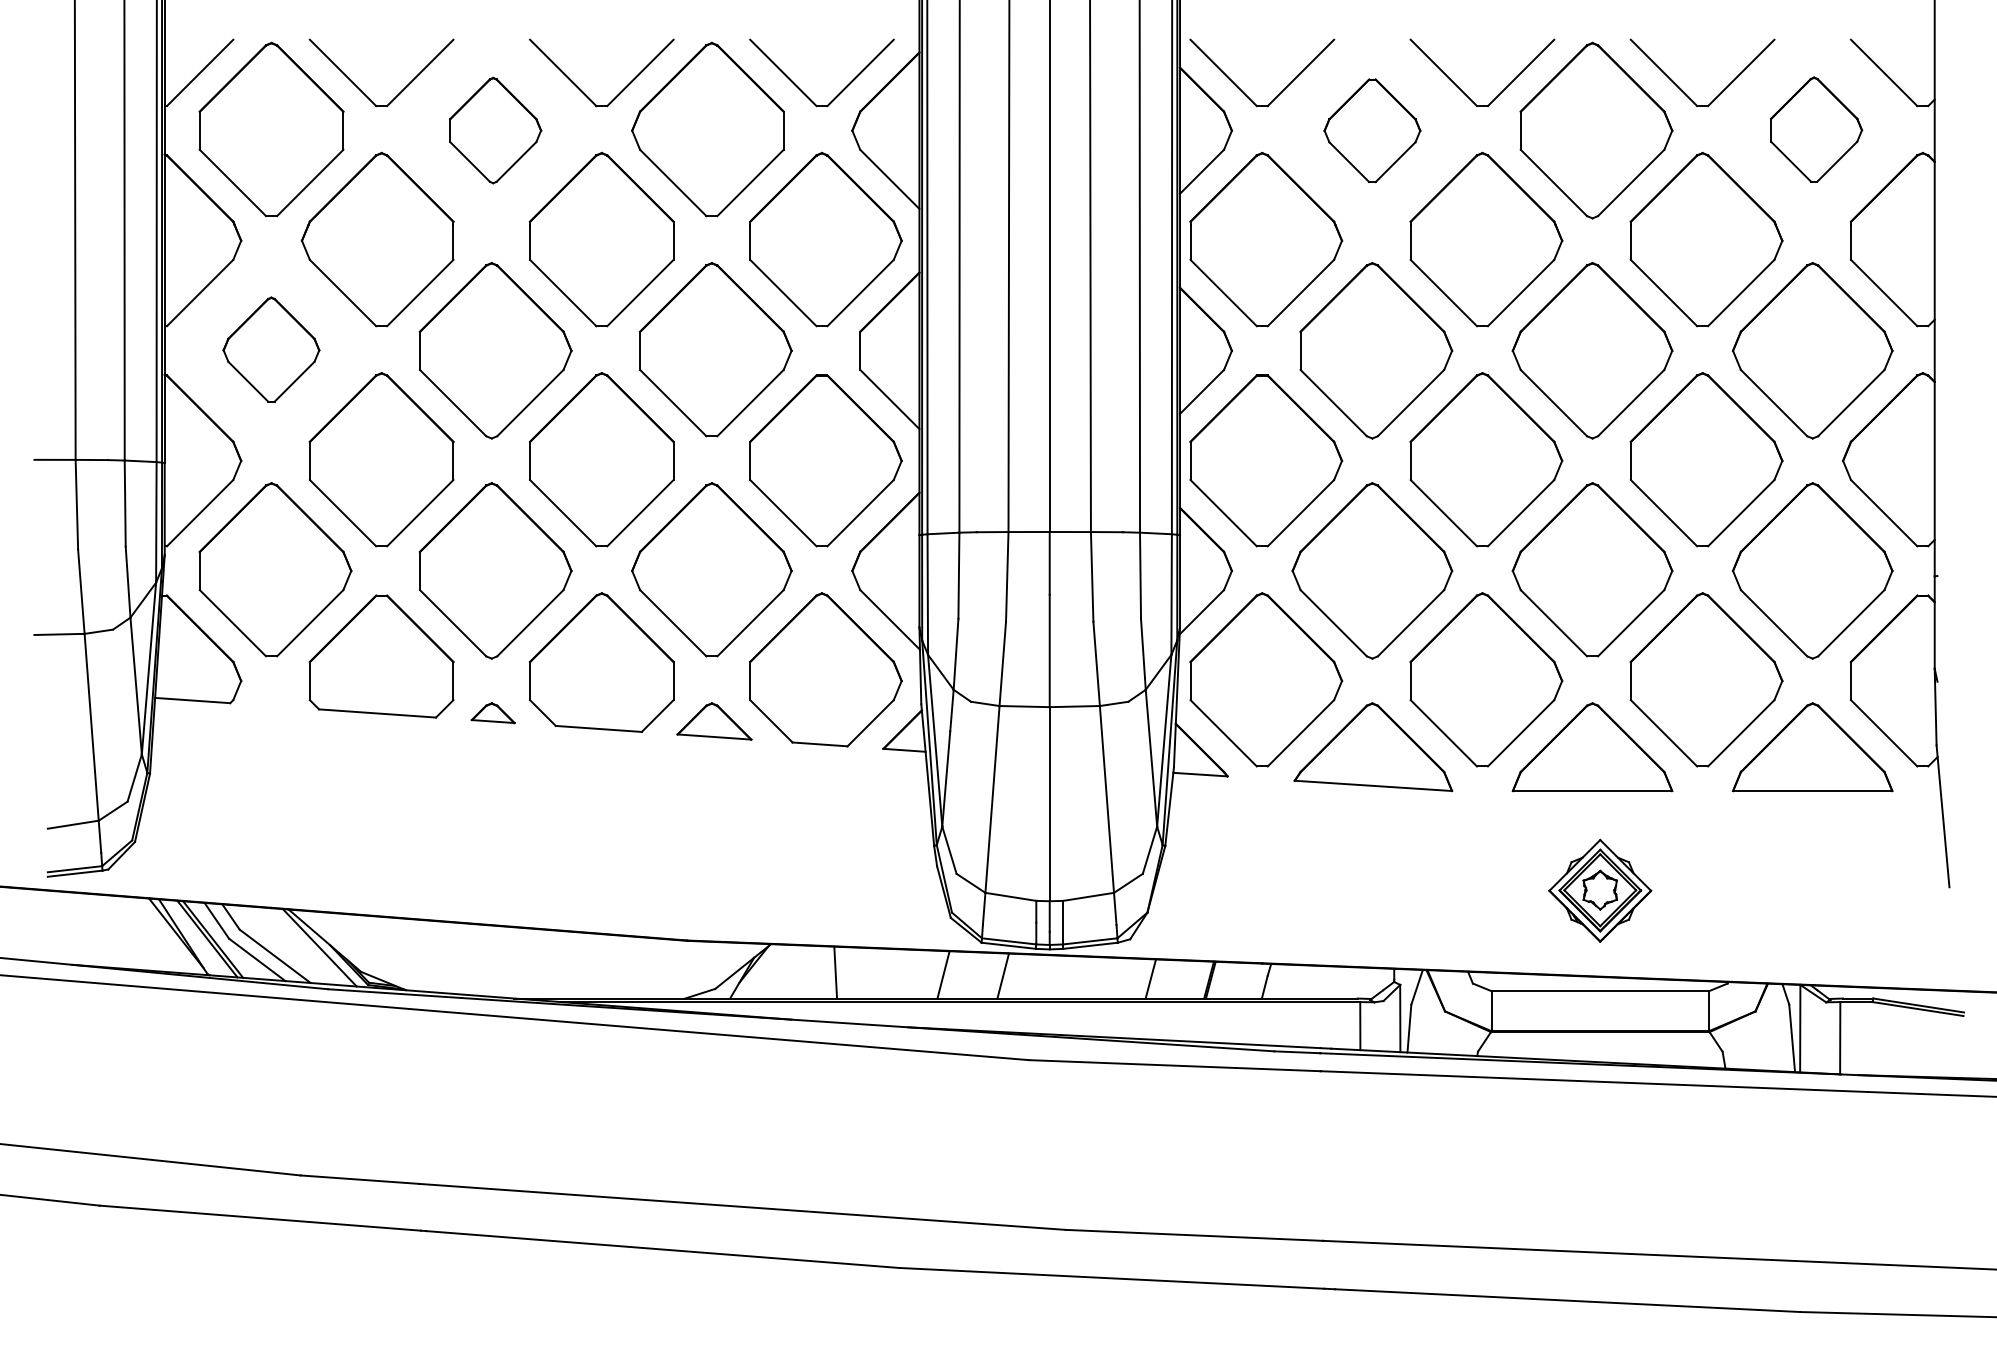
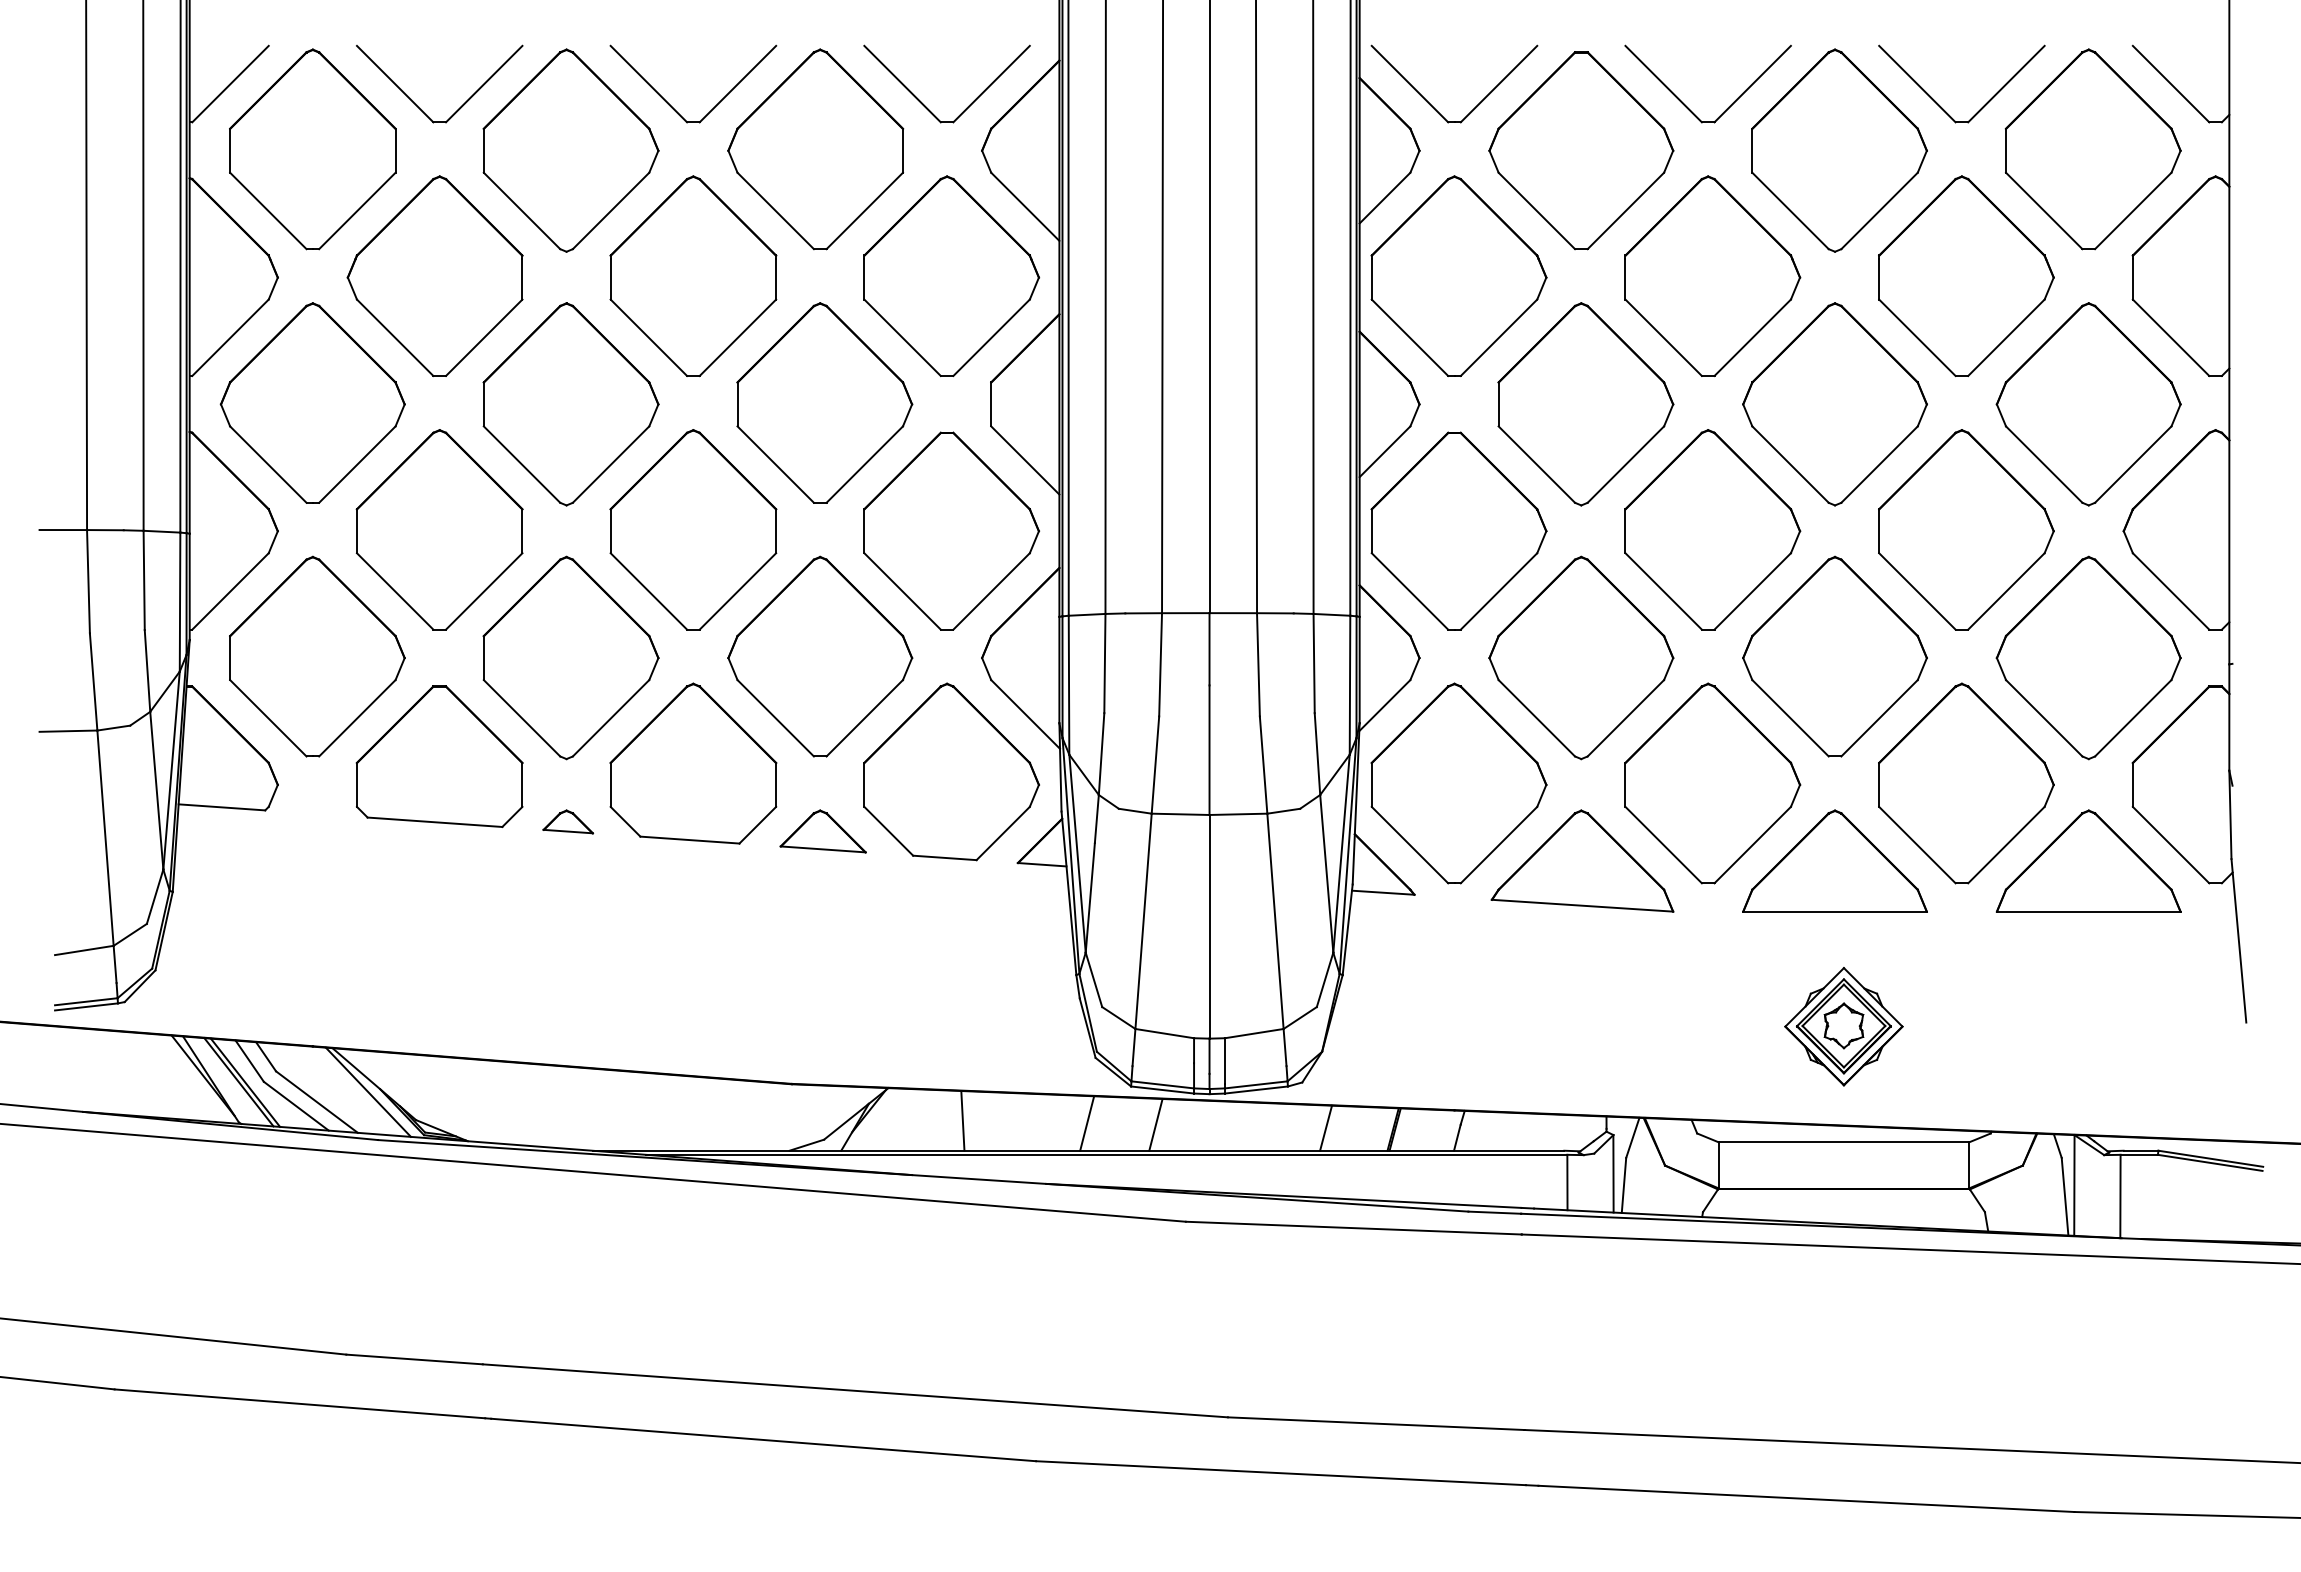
part: (1815, 129) -> (2092, 149), size x1.67
part: (495, 130) -> (570, 150), size x1.67
part: (1372, 130) -> (1581, 150), size x1.67
part: (271, 349) -> (312, 402), size x1.67

